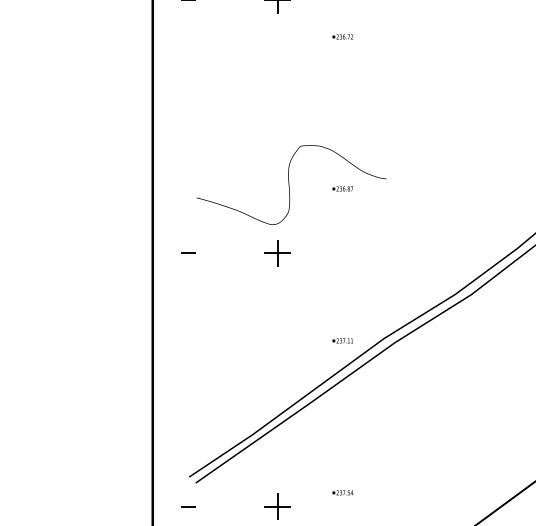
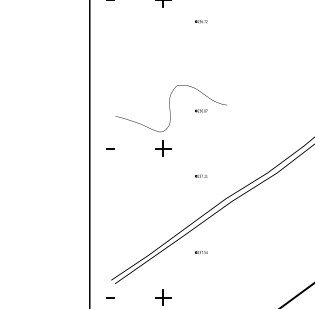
part: (342, 339) -> (201, 175), moved
line: (342, 491) -> (201, 251), moved

